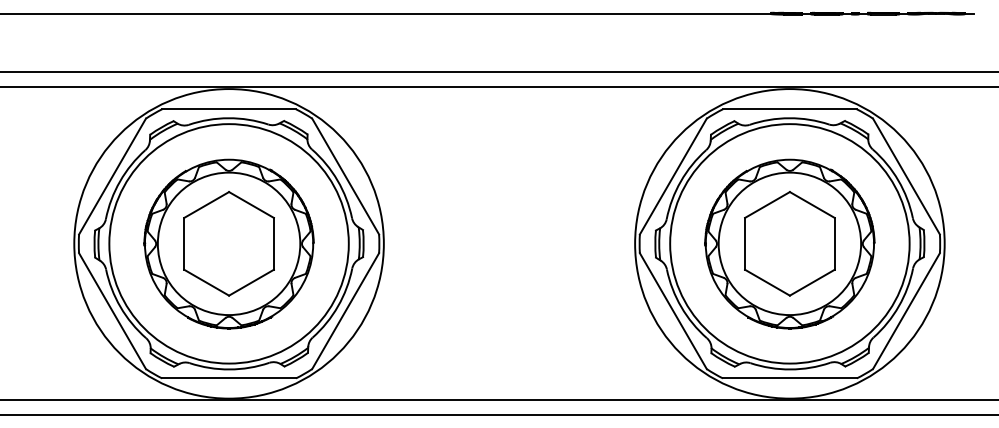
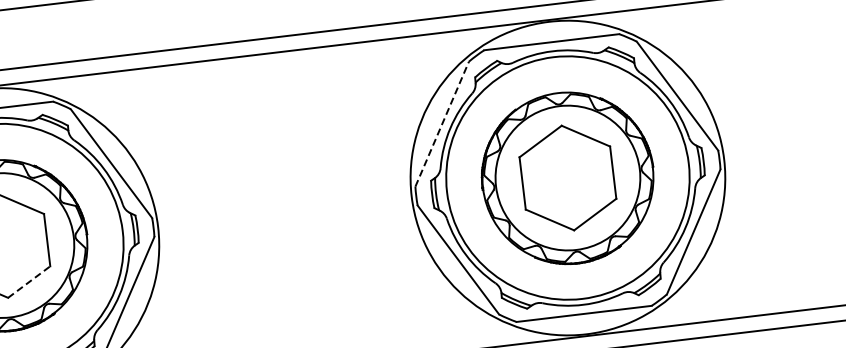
line: (673, 176) -> (442, 124), solid -> dashed
line: (251, 282) -> (29, 281), solid -> dashed

